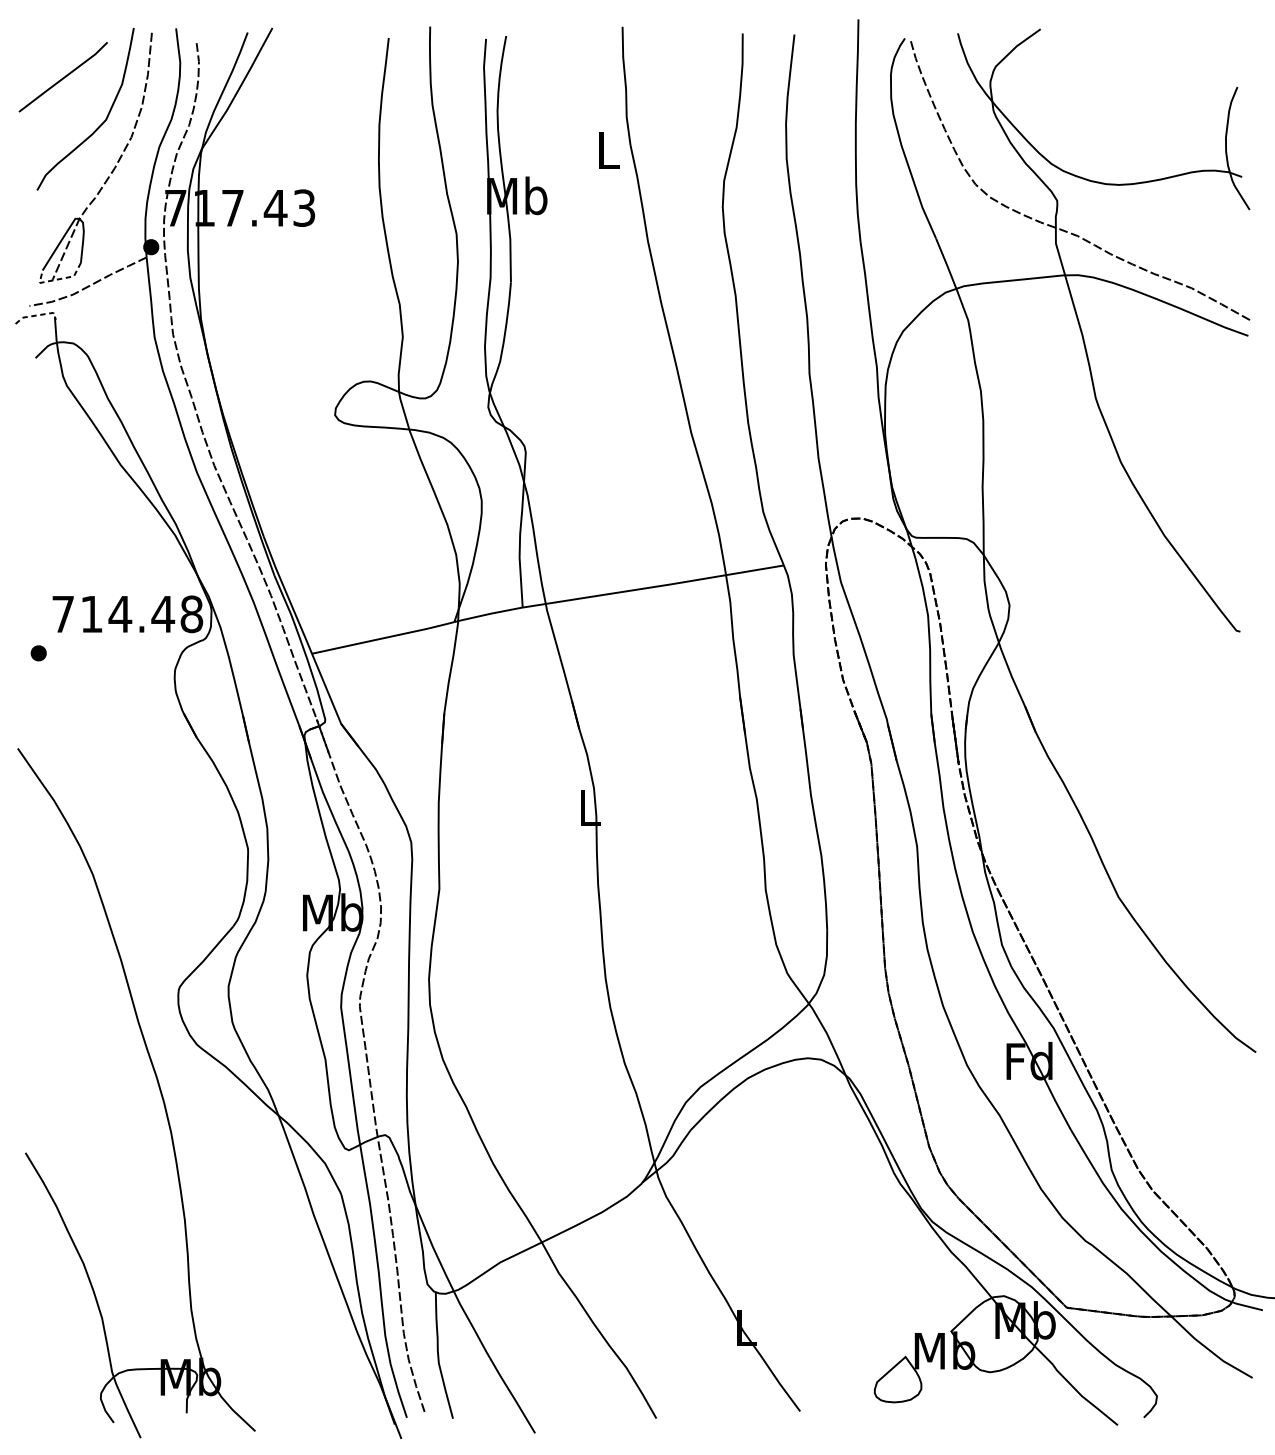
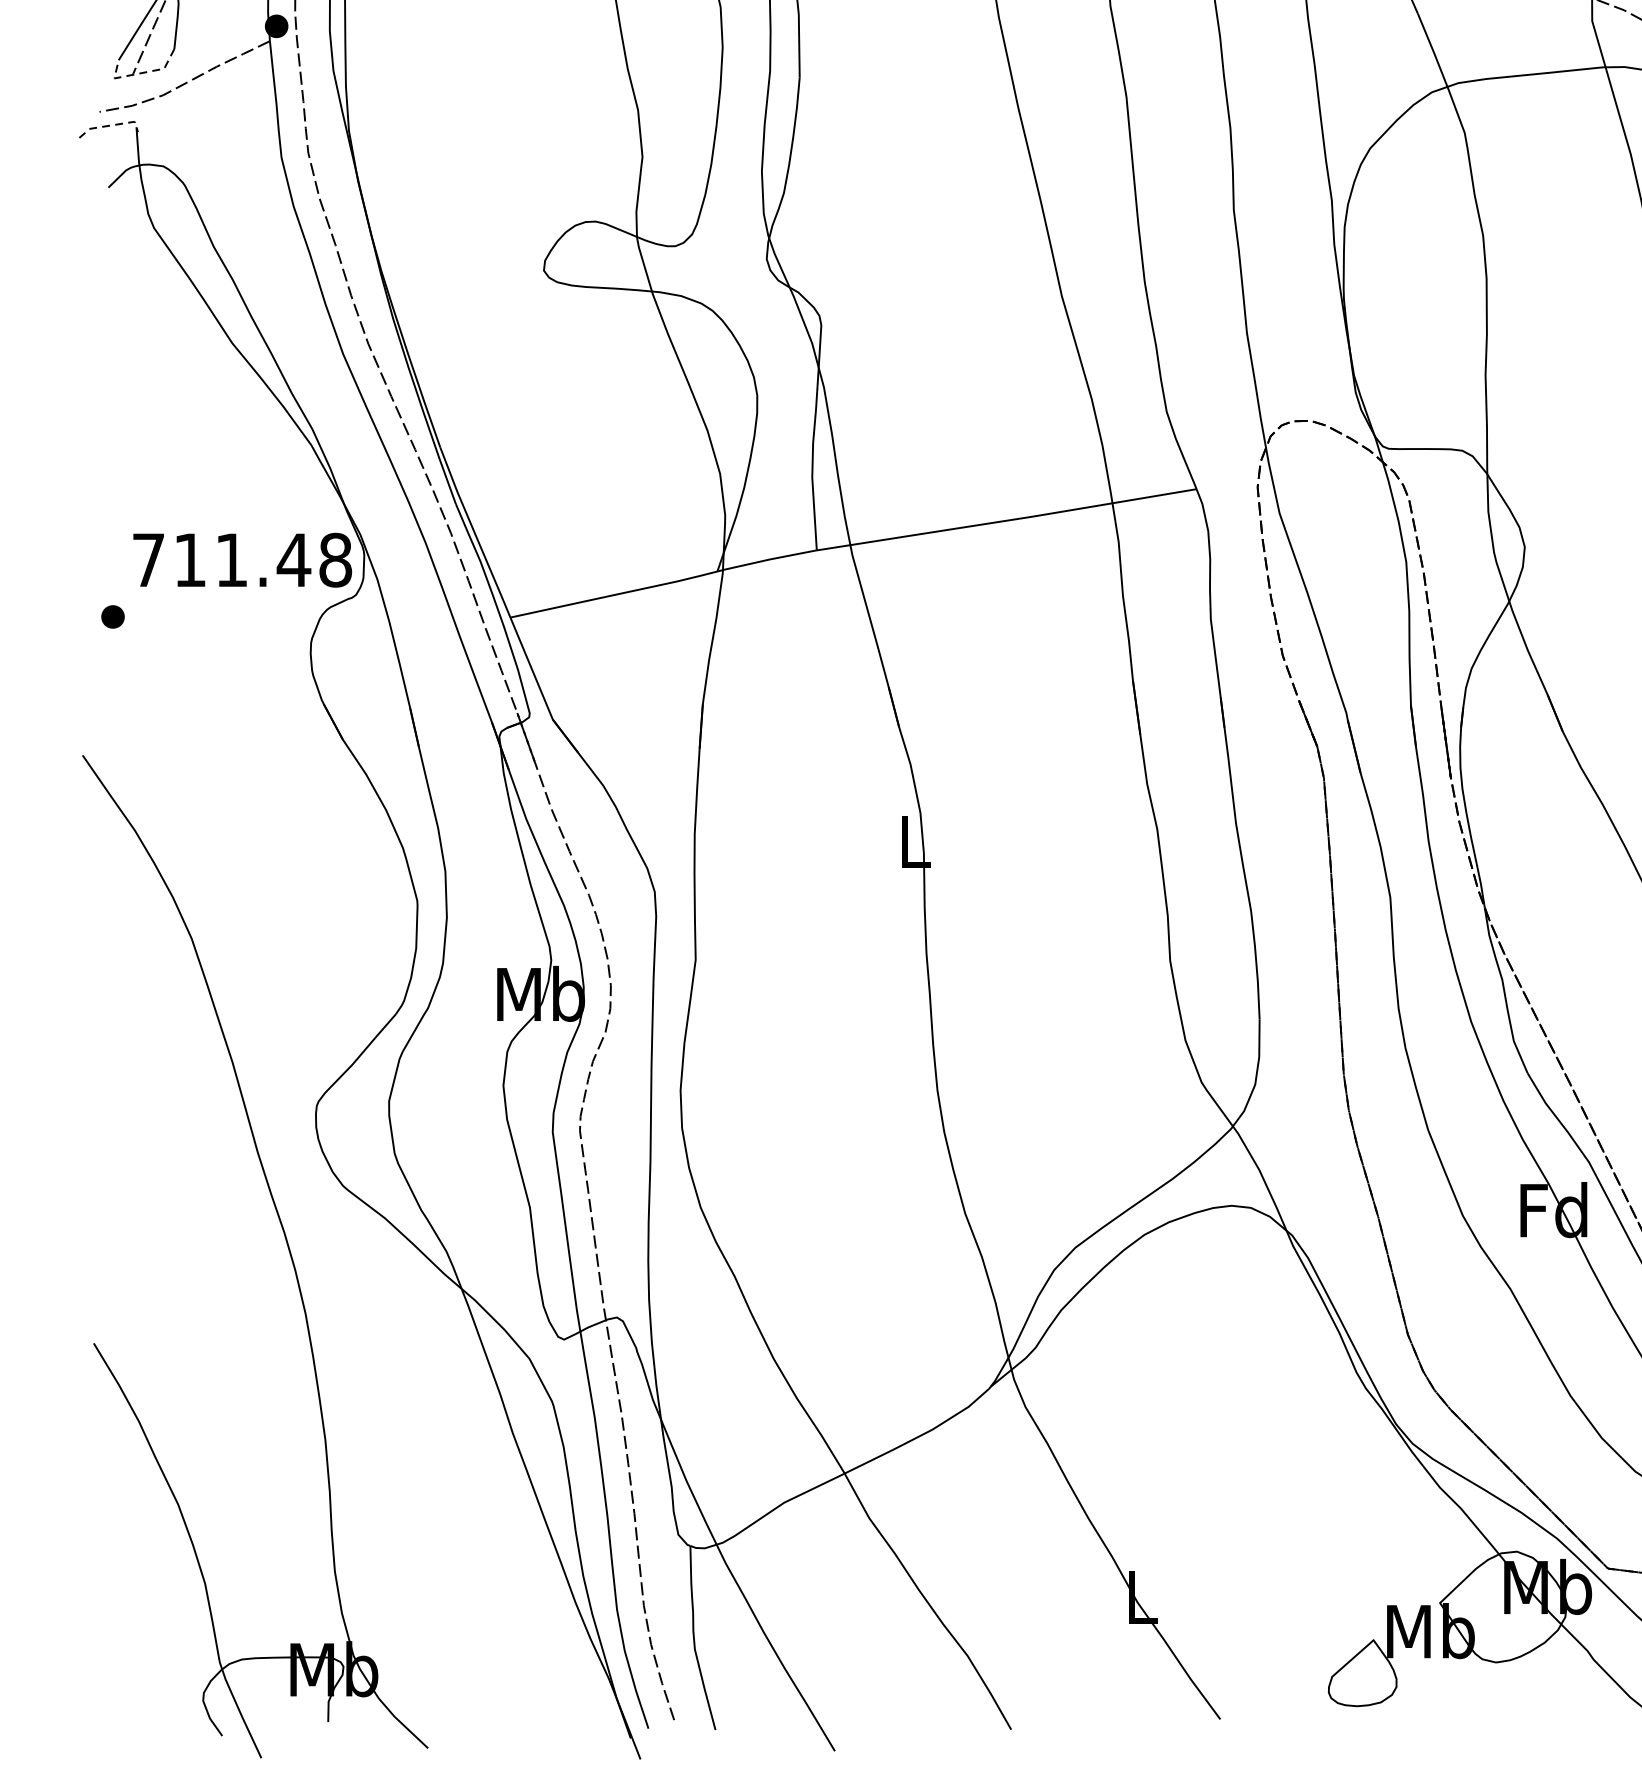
text: (120, 614) -> (231, 560), 714.48 -> 711.48

